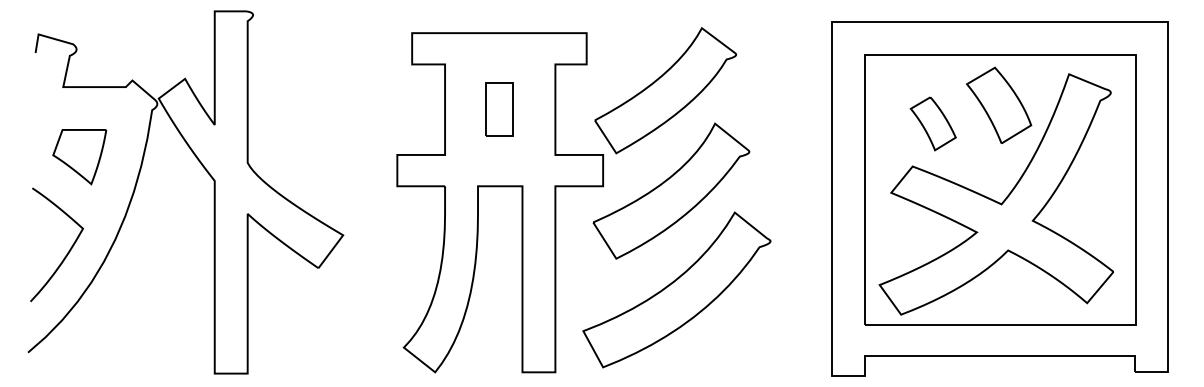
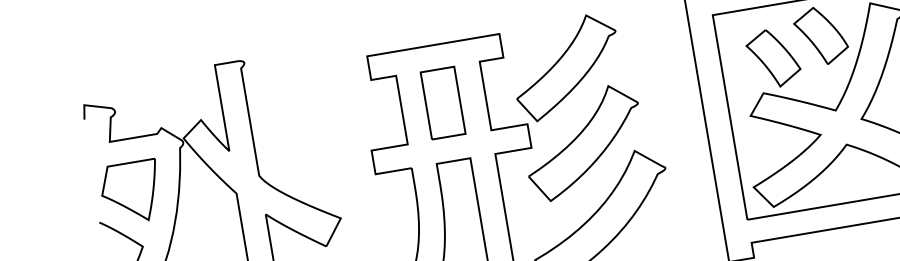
part: (499, 109) -> (443, 103), size x1.67
part: (933, 123) -> (773, 57), size x1.43
part: (79, 156) -> (130, 192), size x1.43

